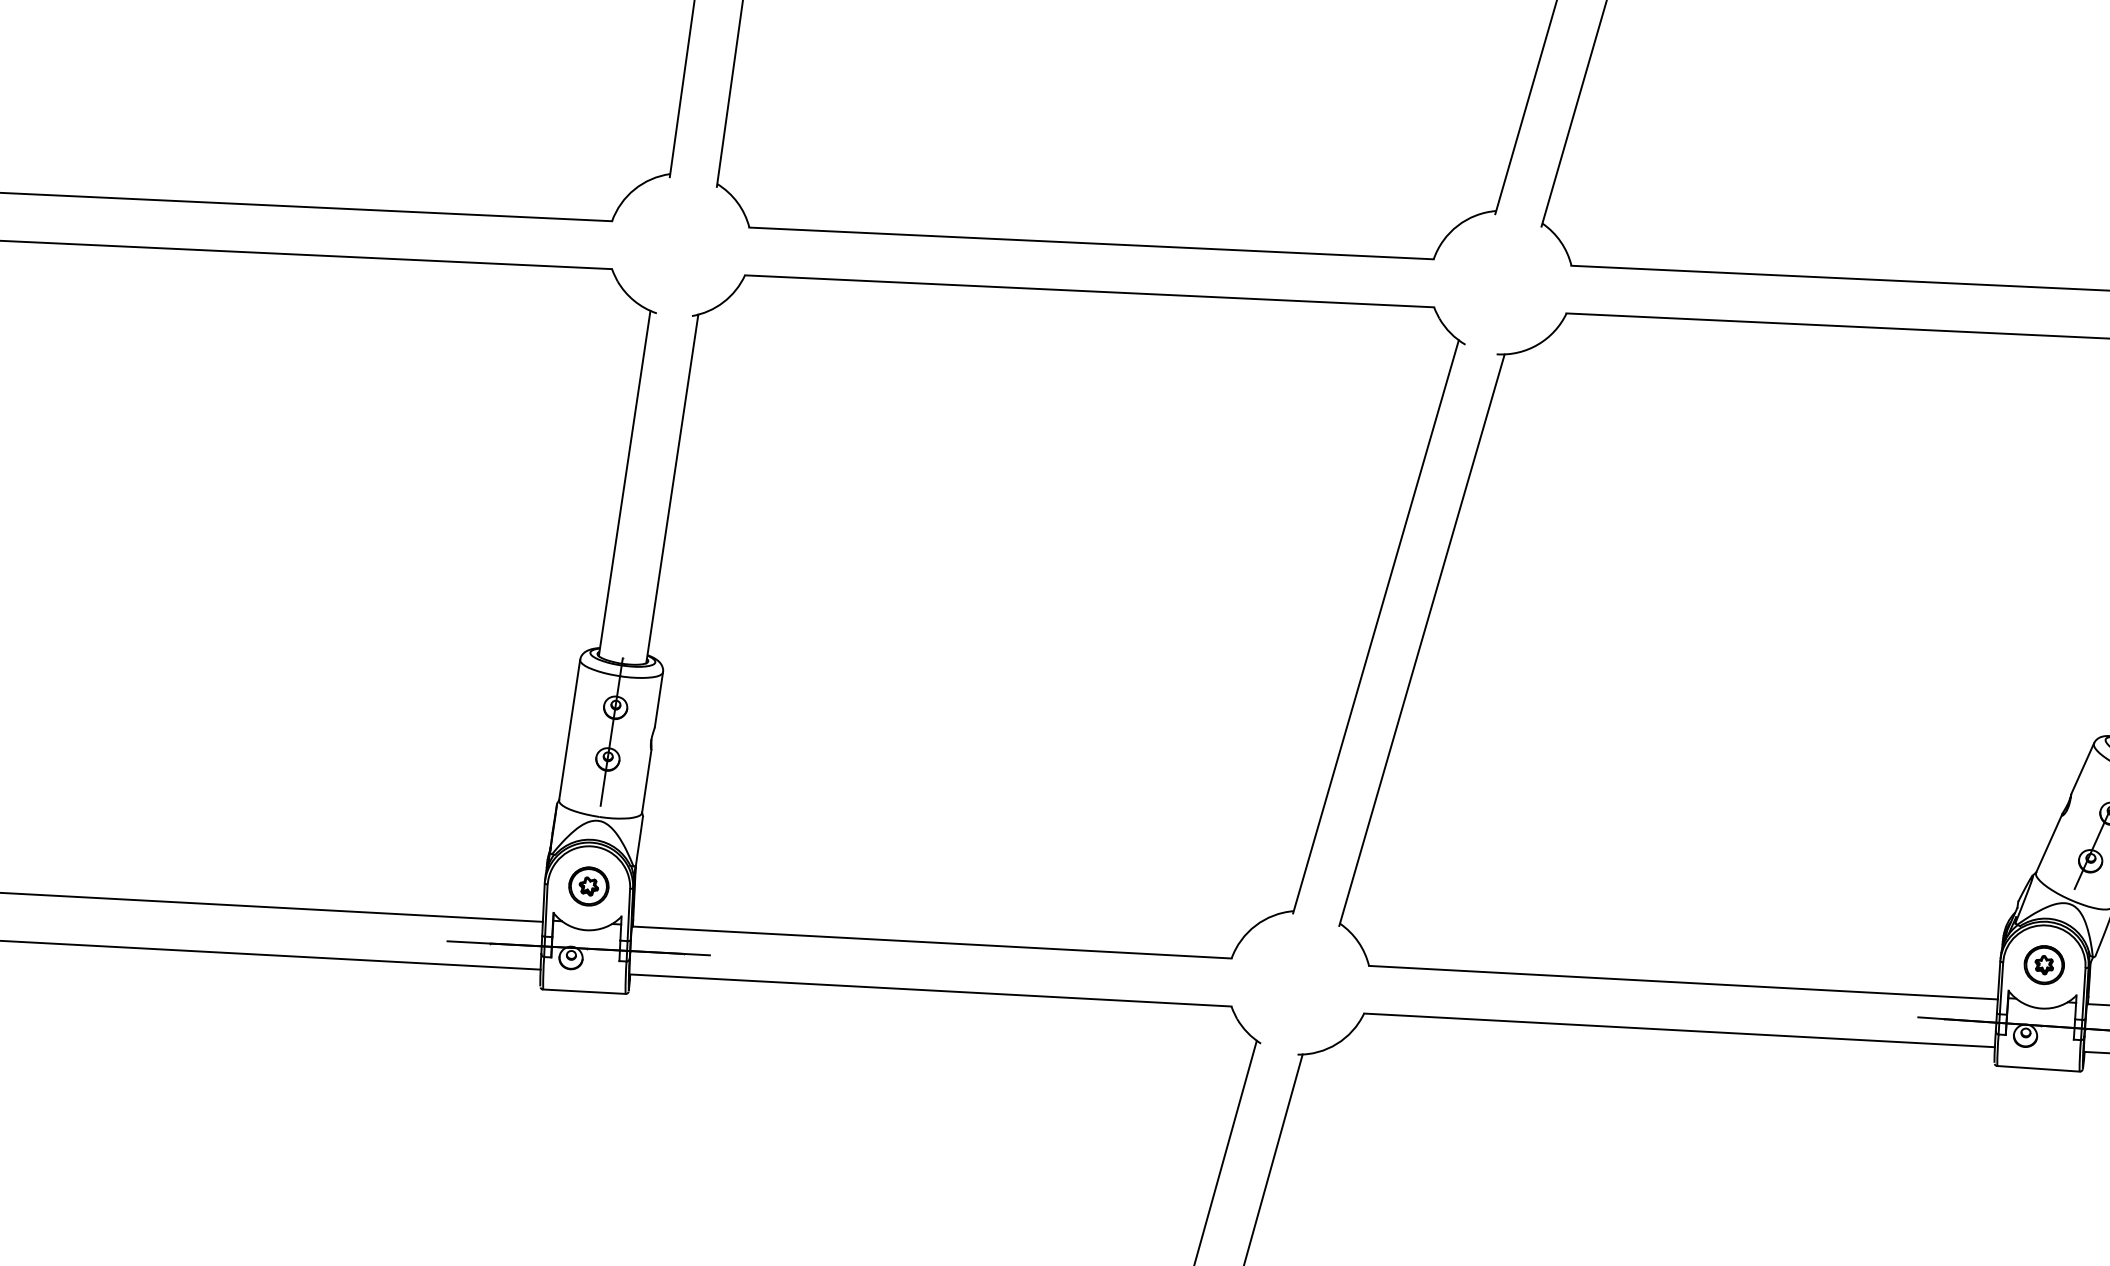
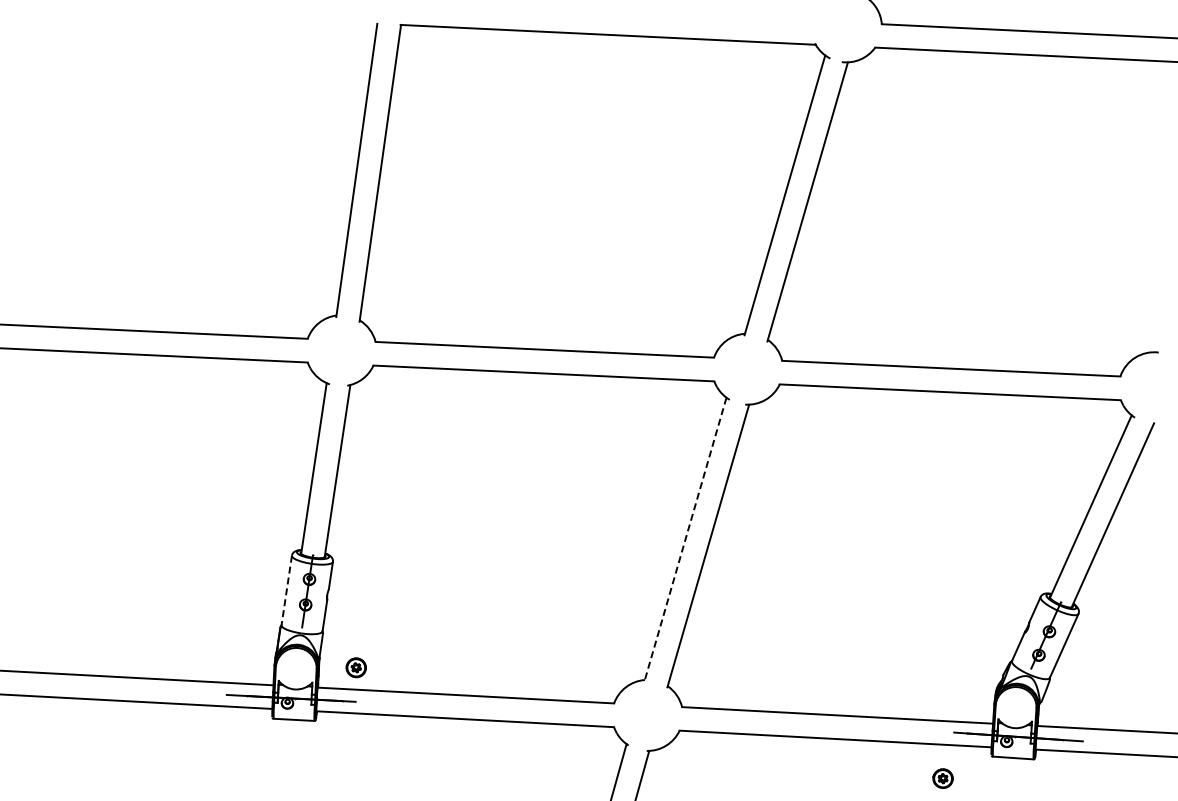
line: (1375, 627) -> (685, 539), solid -> dashed
line: (569, 732) -> (286, 591), solid -> dashed
part: (587, 885) -> (355, 667), moved
part: (2043, 964) -> (942, 778), moved

